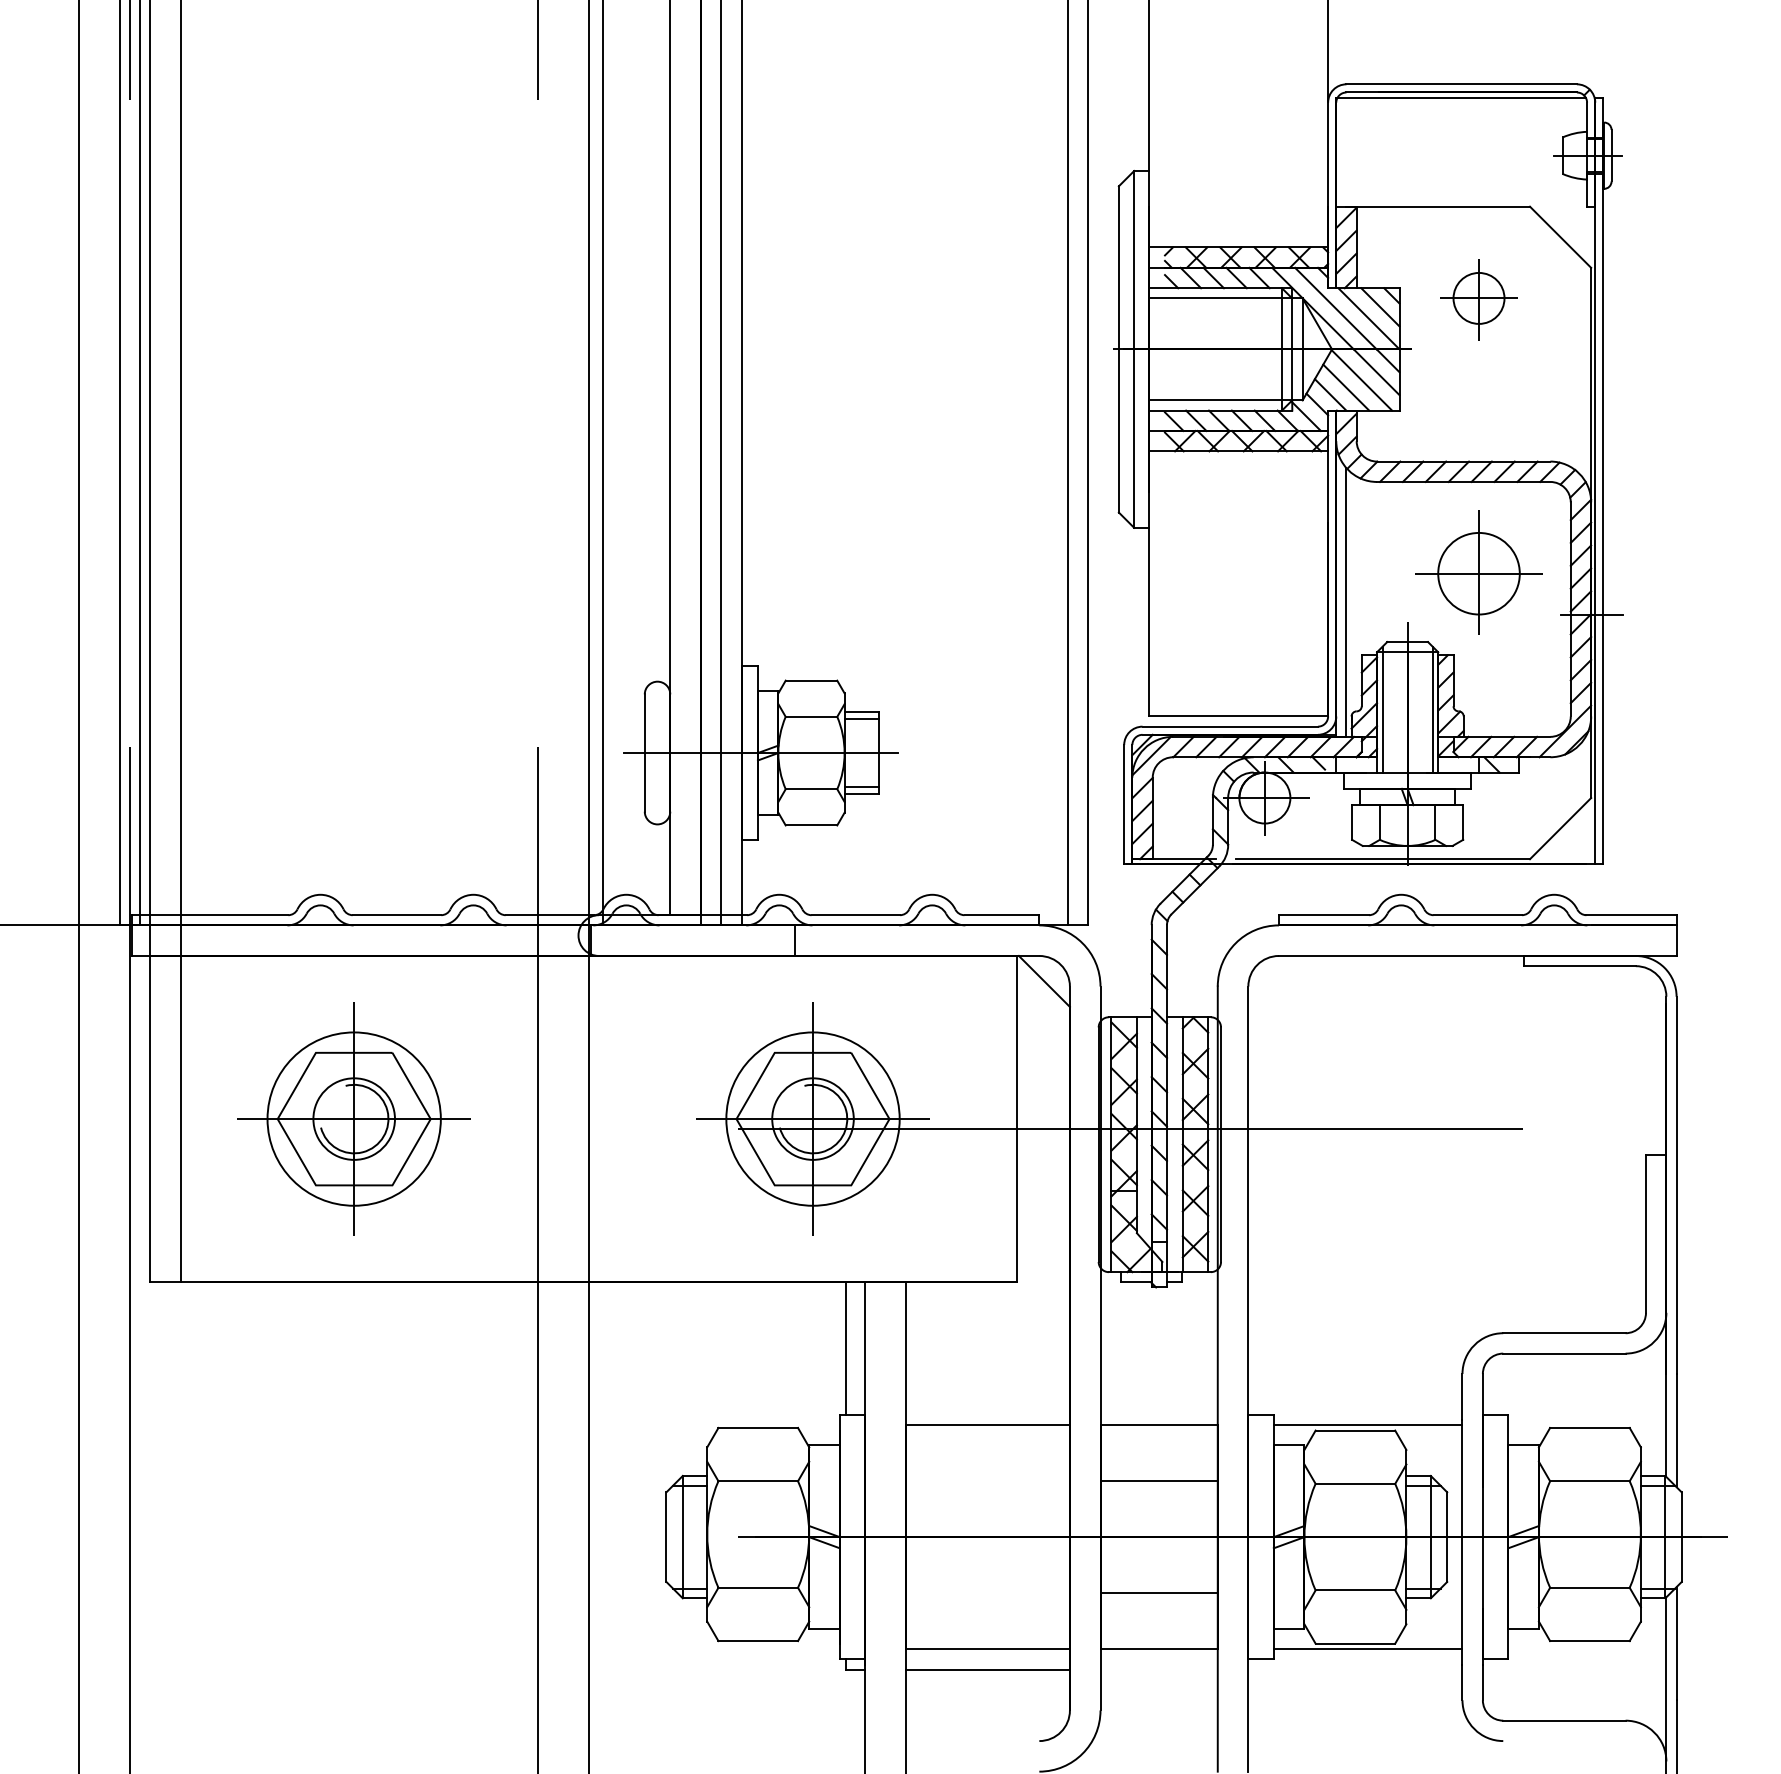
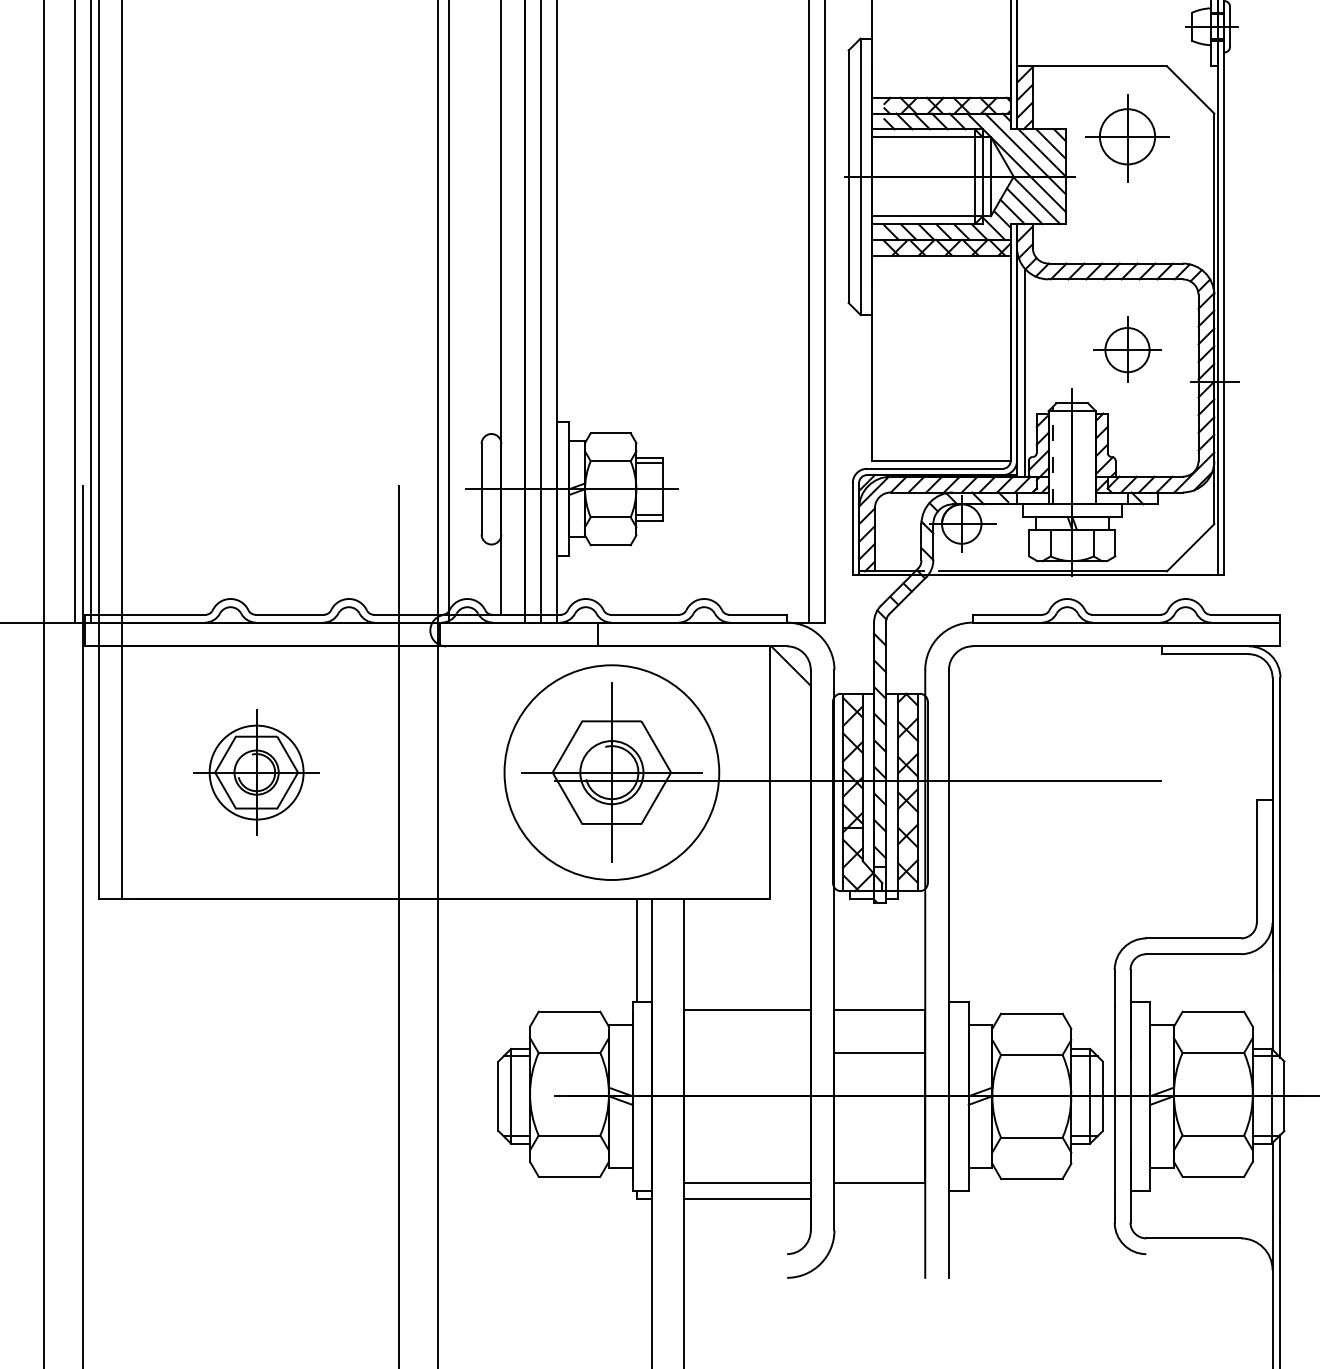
part: (1478, 299) -> (1127, 138), size x1.4
part: (1478, 572) -> (1127, 349), size x0.7
line: (1382, 709) -> (1052, 455), solid -> dashed
line: (1432, 709) -> (1091, 455), removed
part: (353, 1118) -> (256, 772), size x0.7
circle: (812, 1118) -> (611, 772), size x1.6
line: (1367, 1424) -> (1041, 1009), removed
line: (1158, 1593) -> (879, 1139), removed
line: (1367, 1649) -> (1041, 1183), removed

